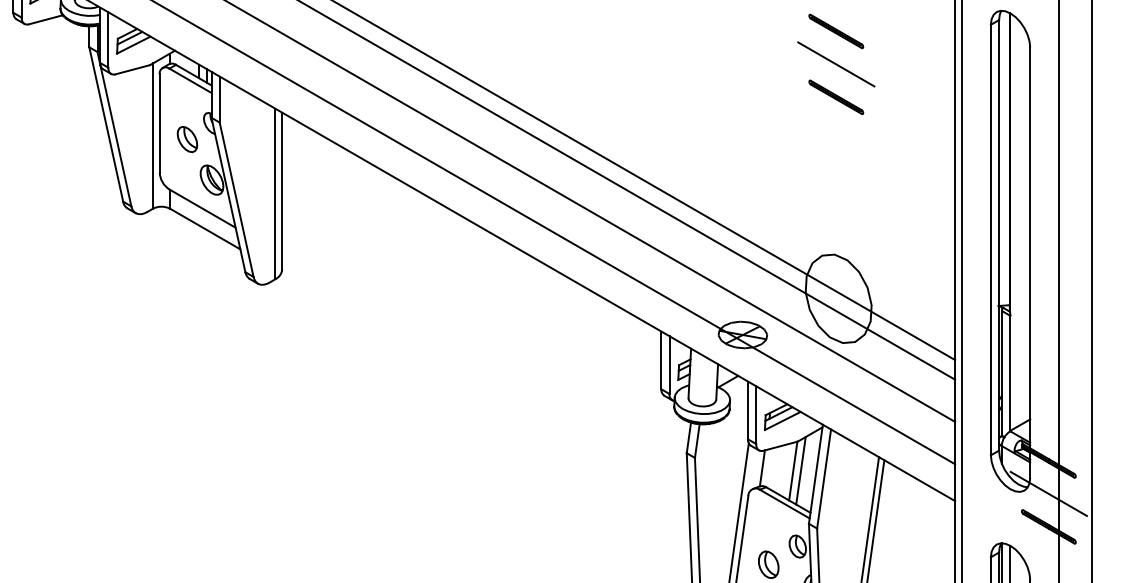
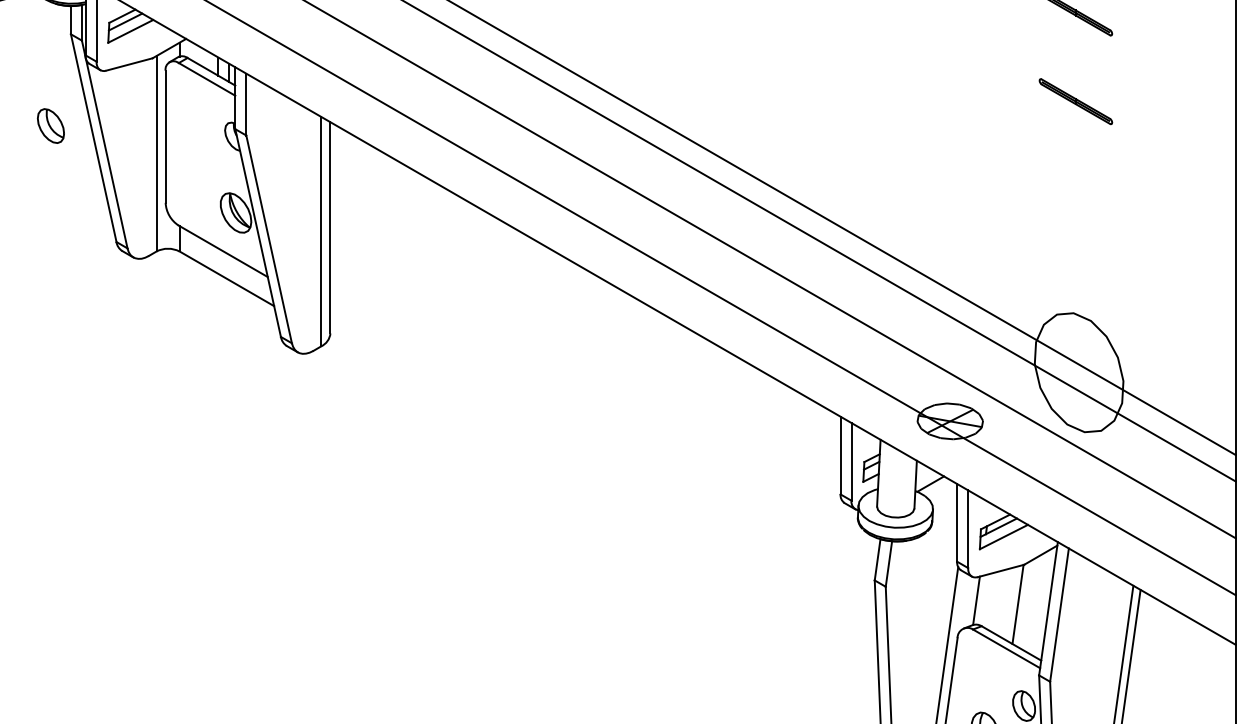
line: (836, 63) -> (1076, 56), removed
part: (187, 139) -> (50, 126), moved
line: (800, 470) -> (1027, 603), removed

